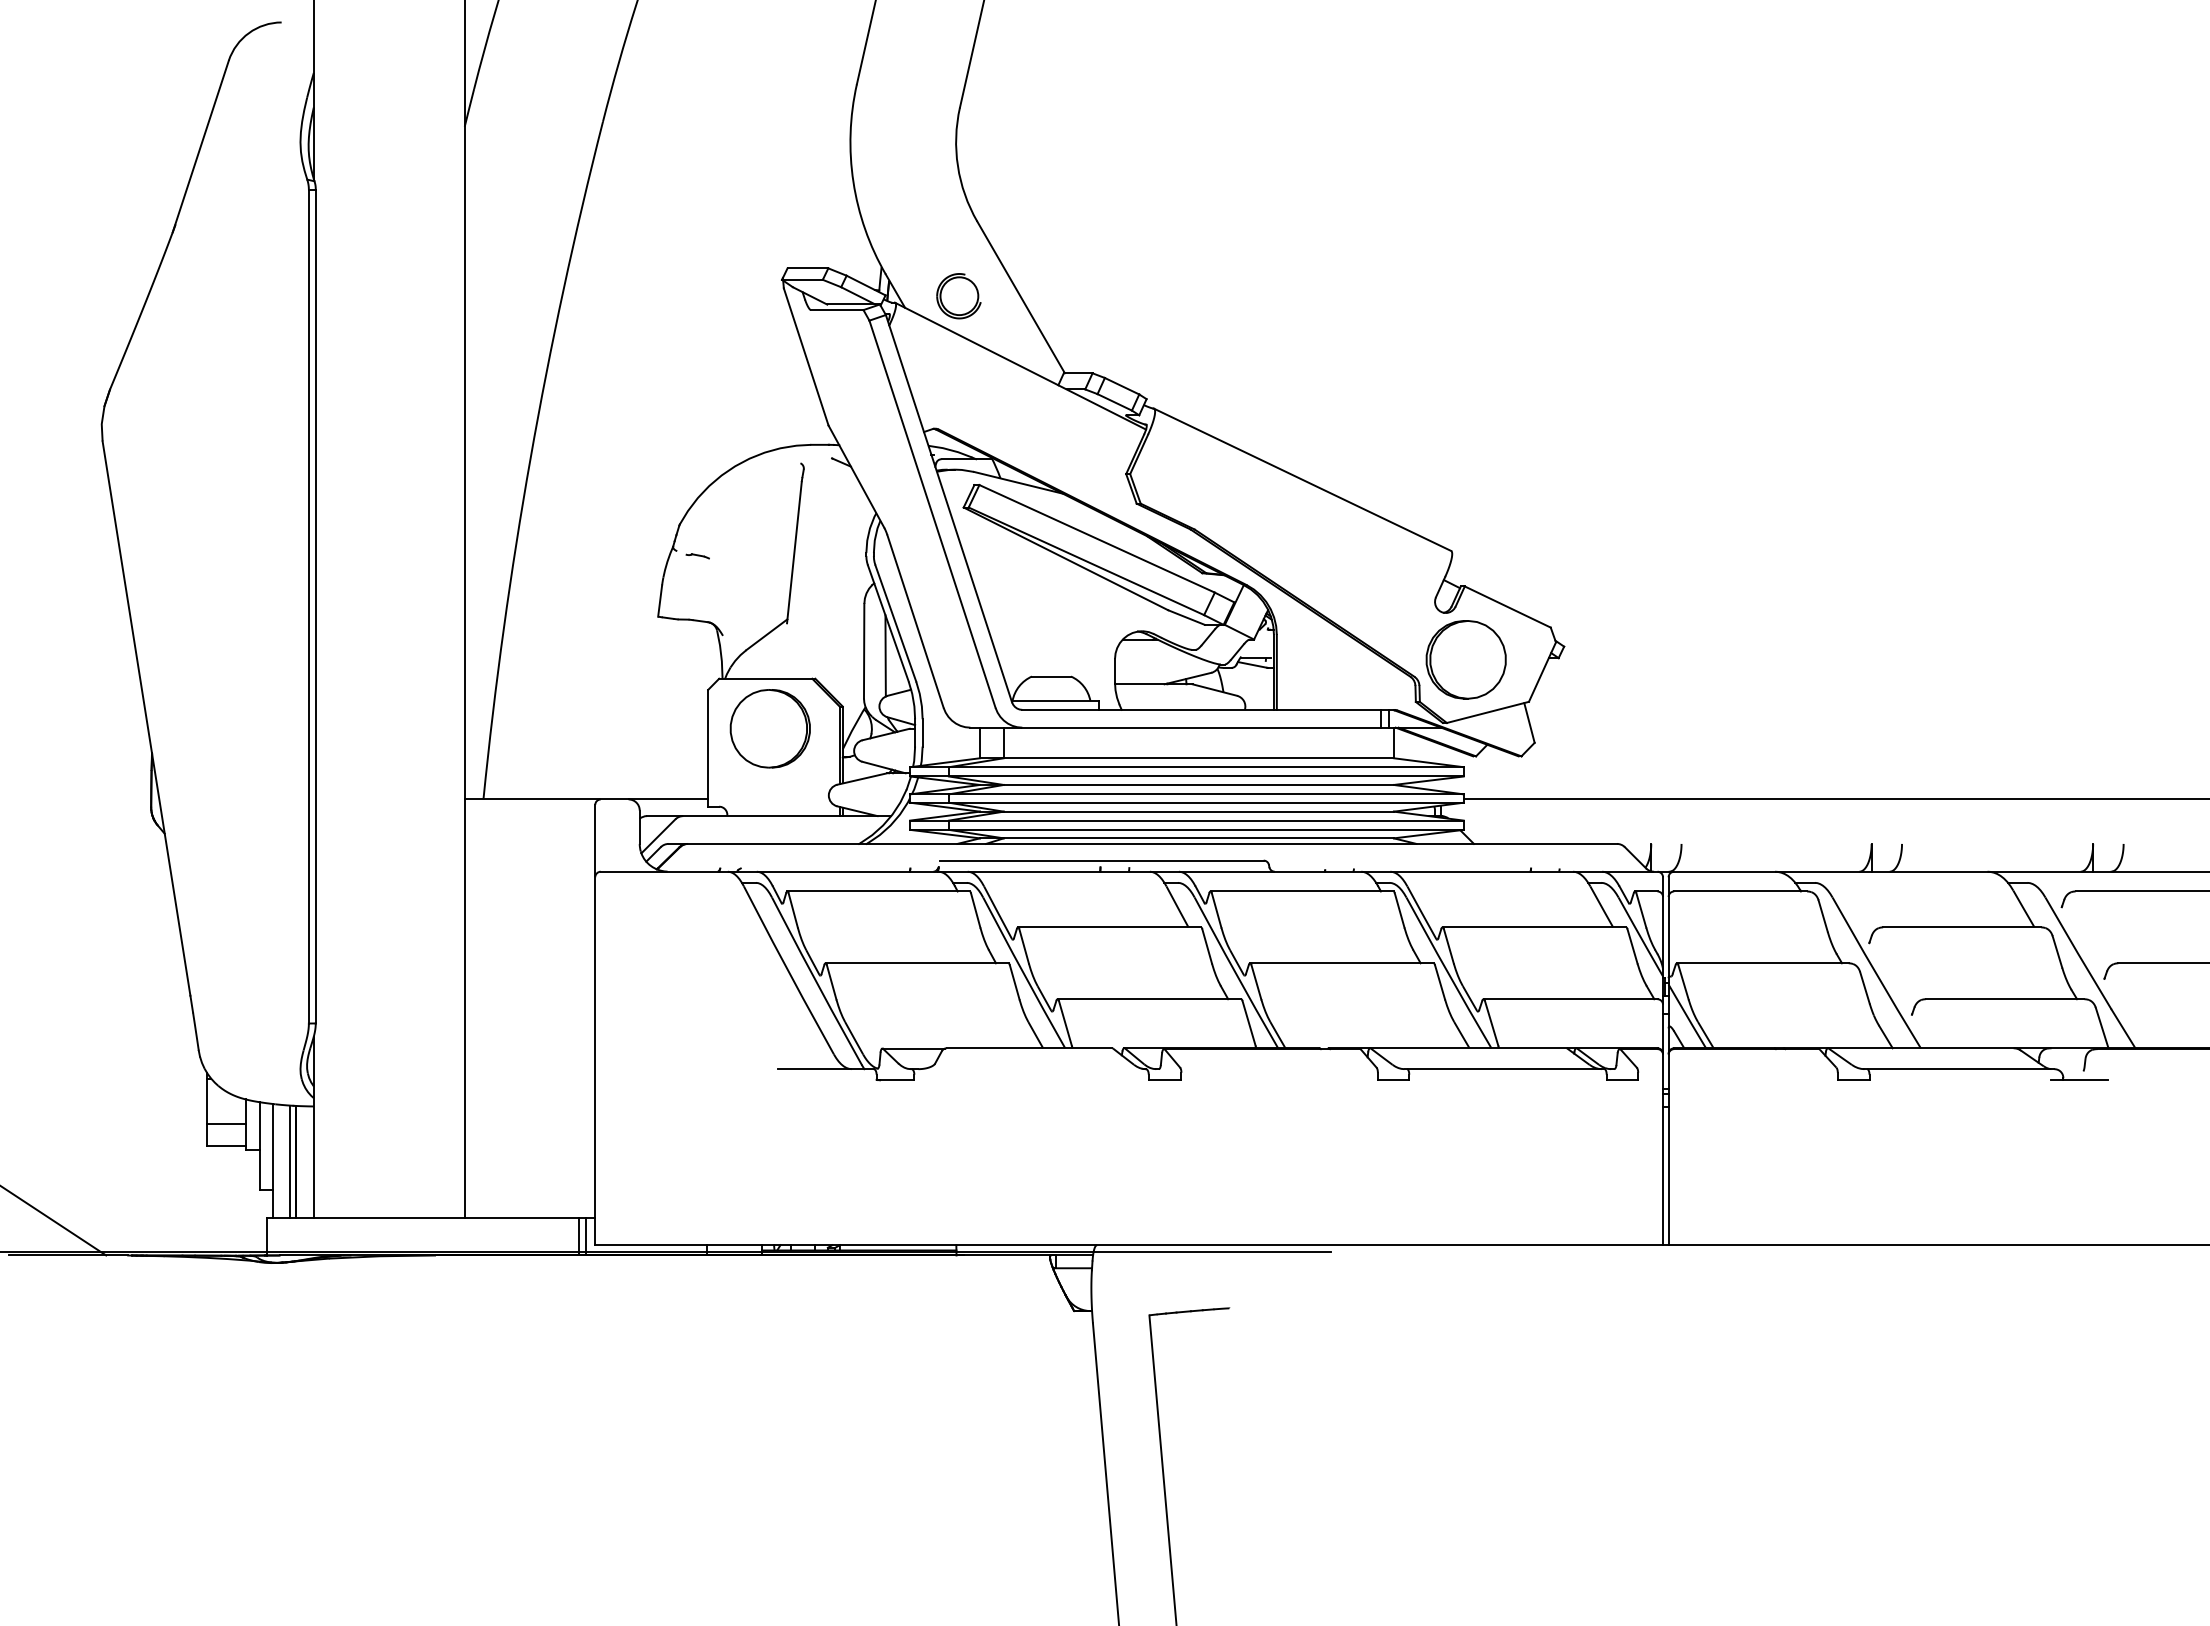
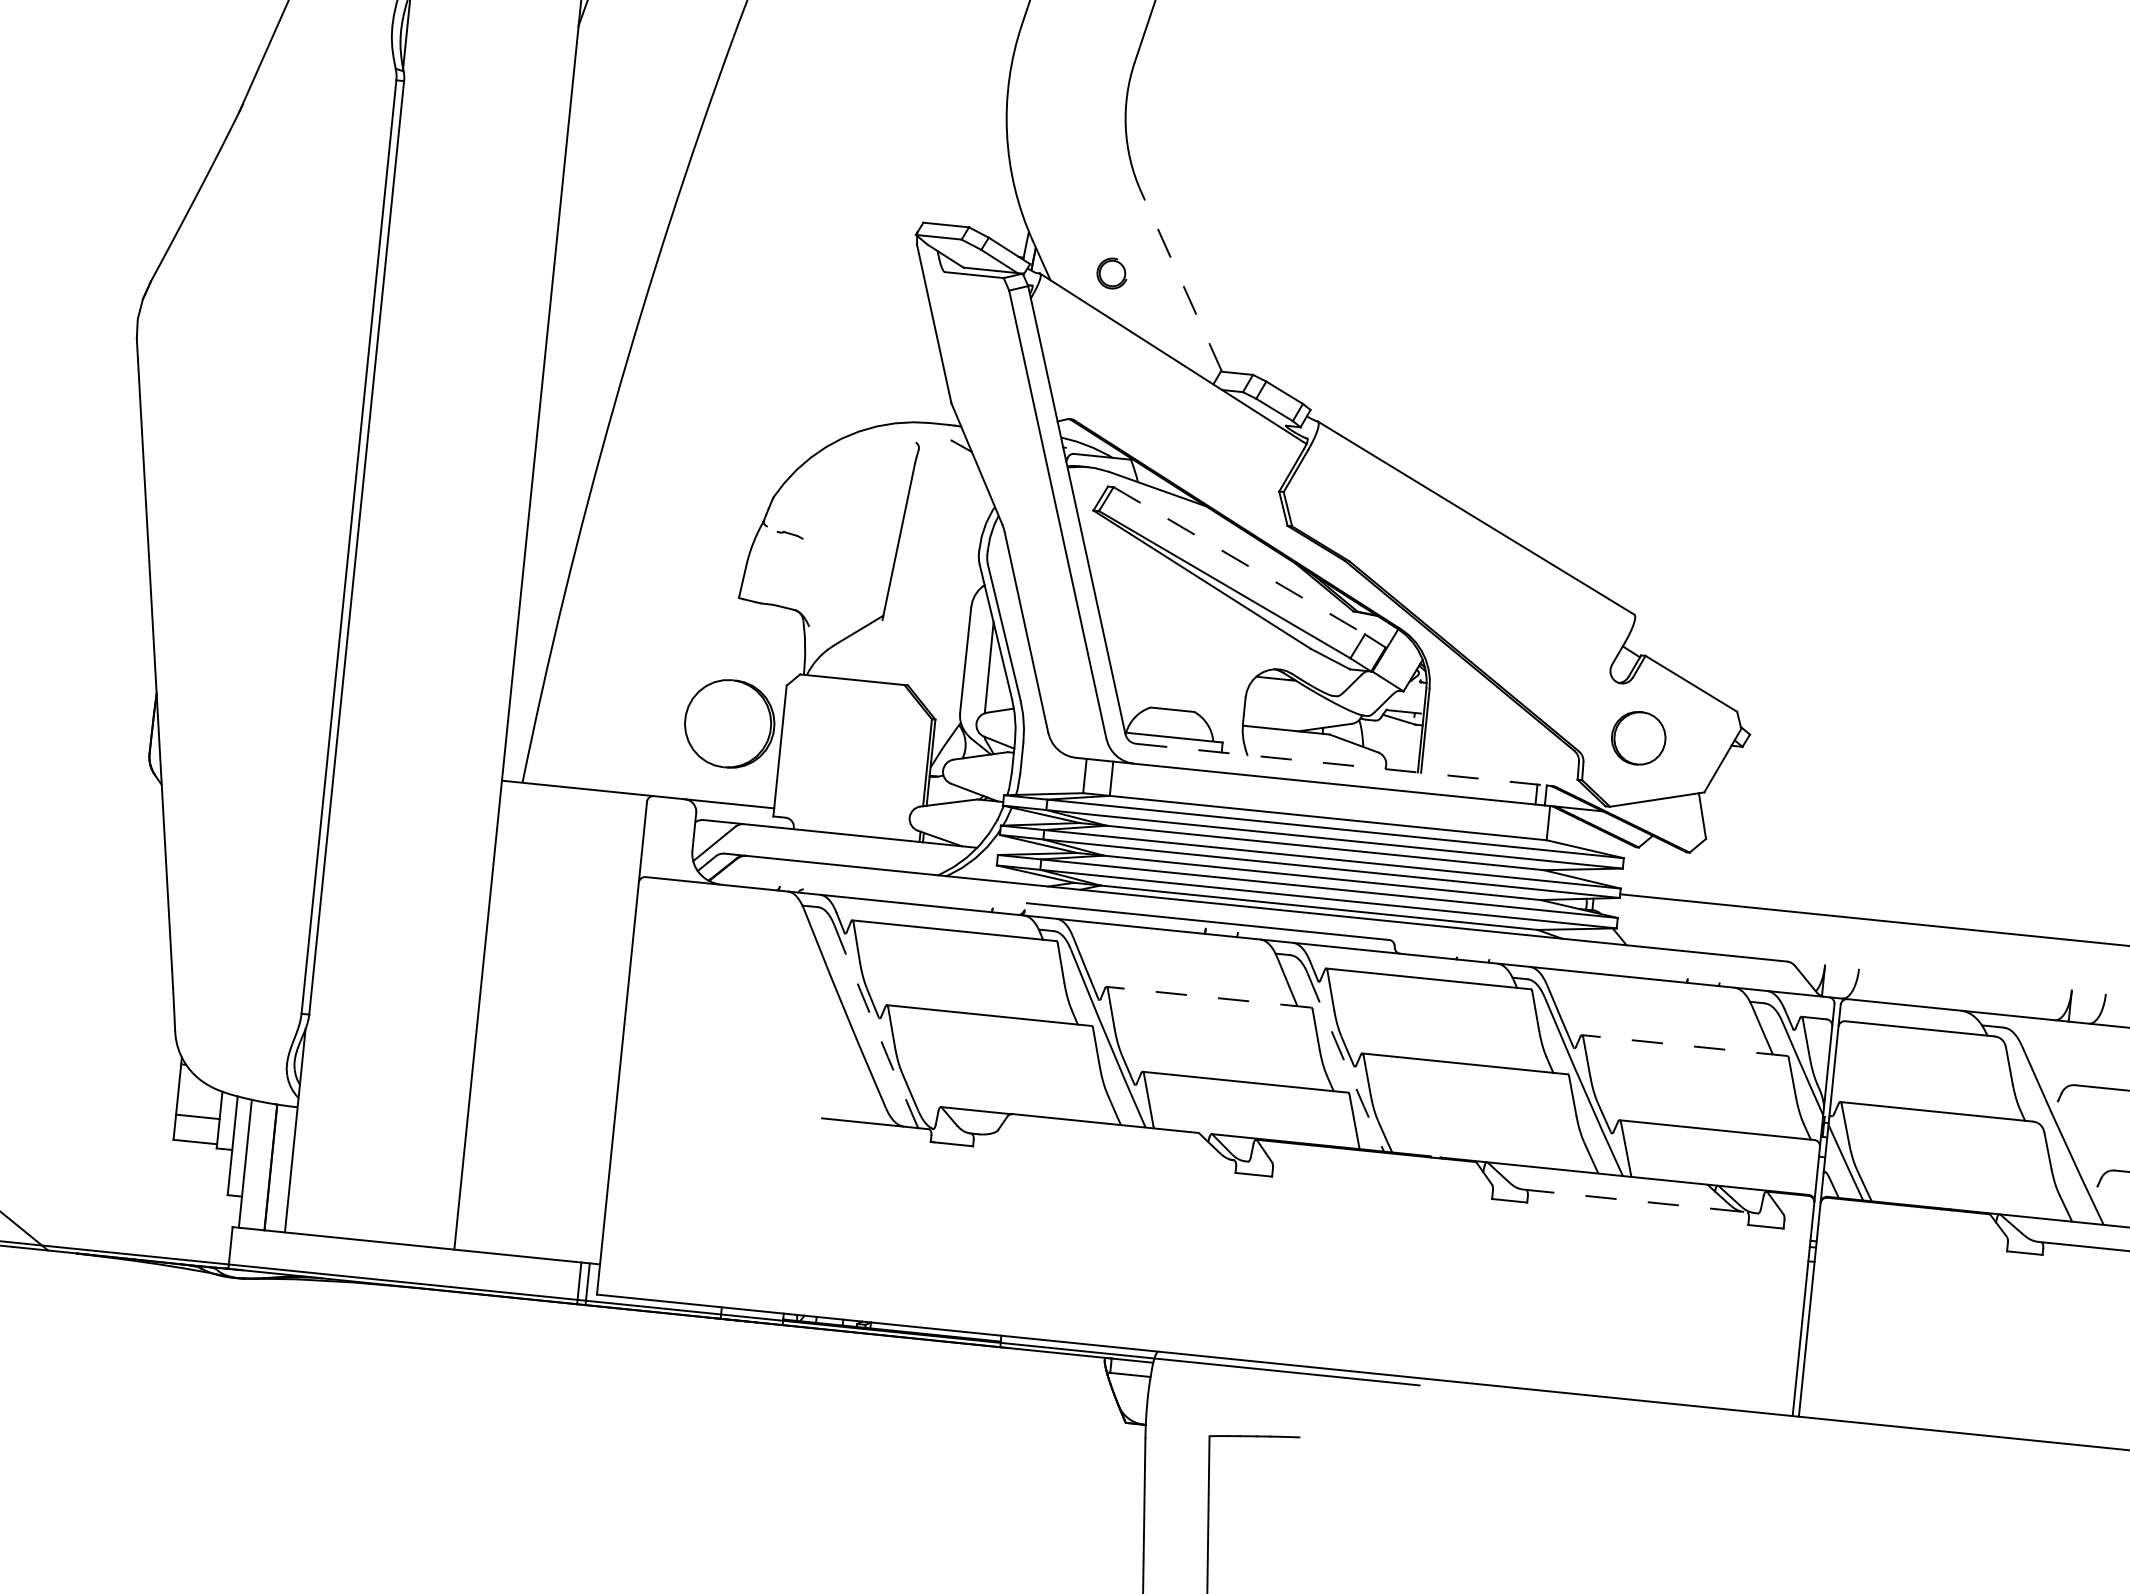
part: (958, 296) -> (1111, 273), size x0.6
line: (1021, 297) -> (1182, 281), solid -> dashed
line: (1097, 539) -> (1239, 561), solid -> dashed
part: (1465, 659) -> (1638, 737), size x0.6
line: (1206, 709) -> (1342, 764), solid -> dashed
part: (769, 728) -> (728, 723), moved
line: (1109, 927) -> (1208, 997), solid -> dashed
line: (1534, 927) -> (1684, 1045), solid -> dashed
line: (1236, 973) -> (1345, 1063), solid -> dashed
line: (816, 981) -> (874, 1024), solid -> dashed
line: (1504, 1069) -> (1635, 1201), solid -> dashed
line: (290, 1161) -> (265, 1166), removed

